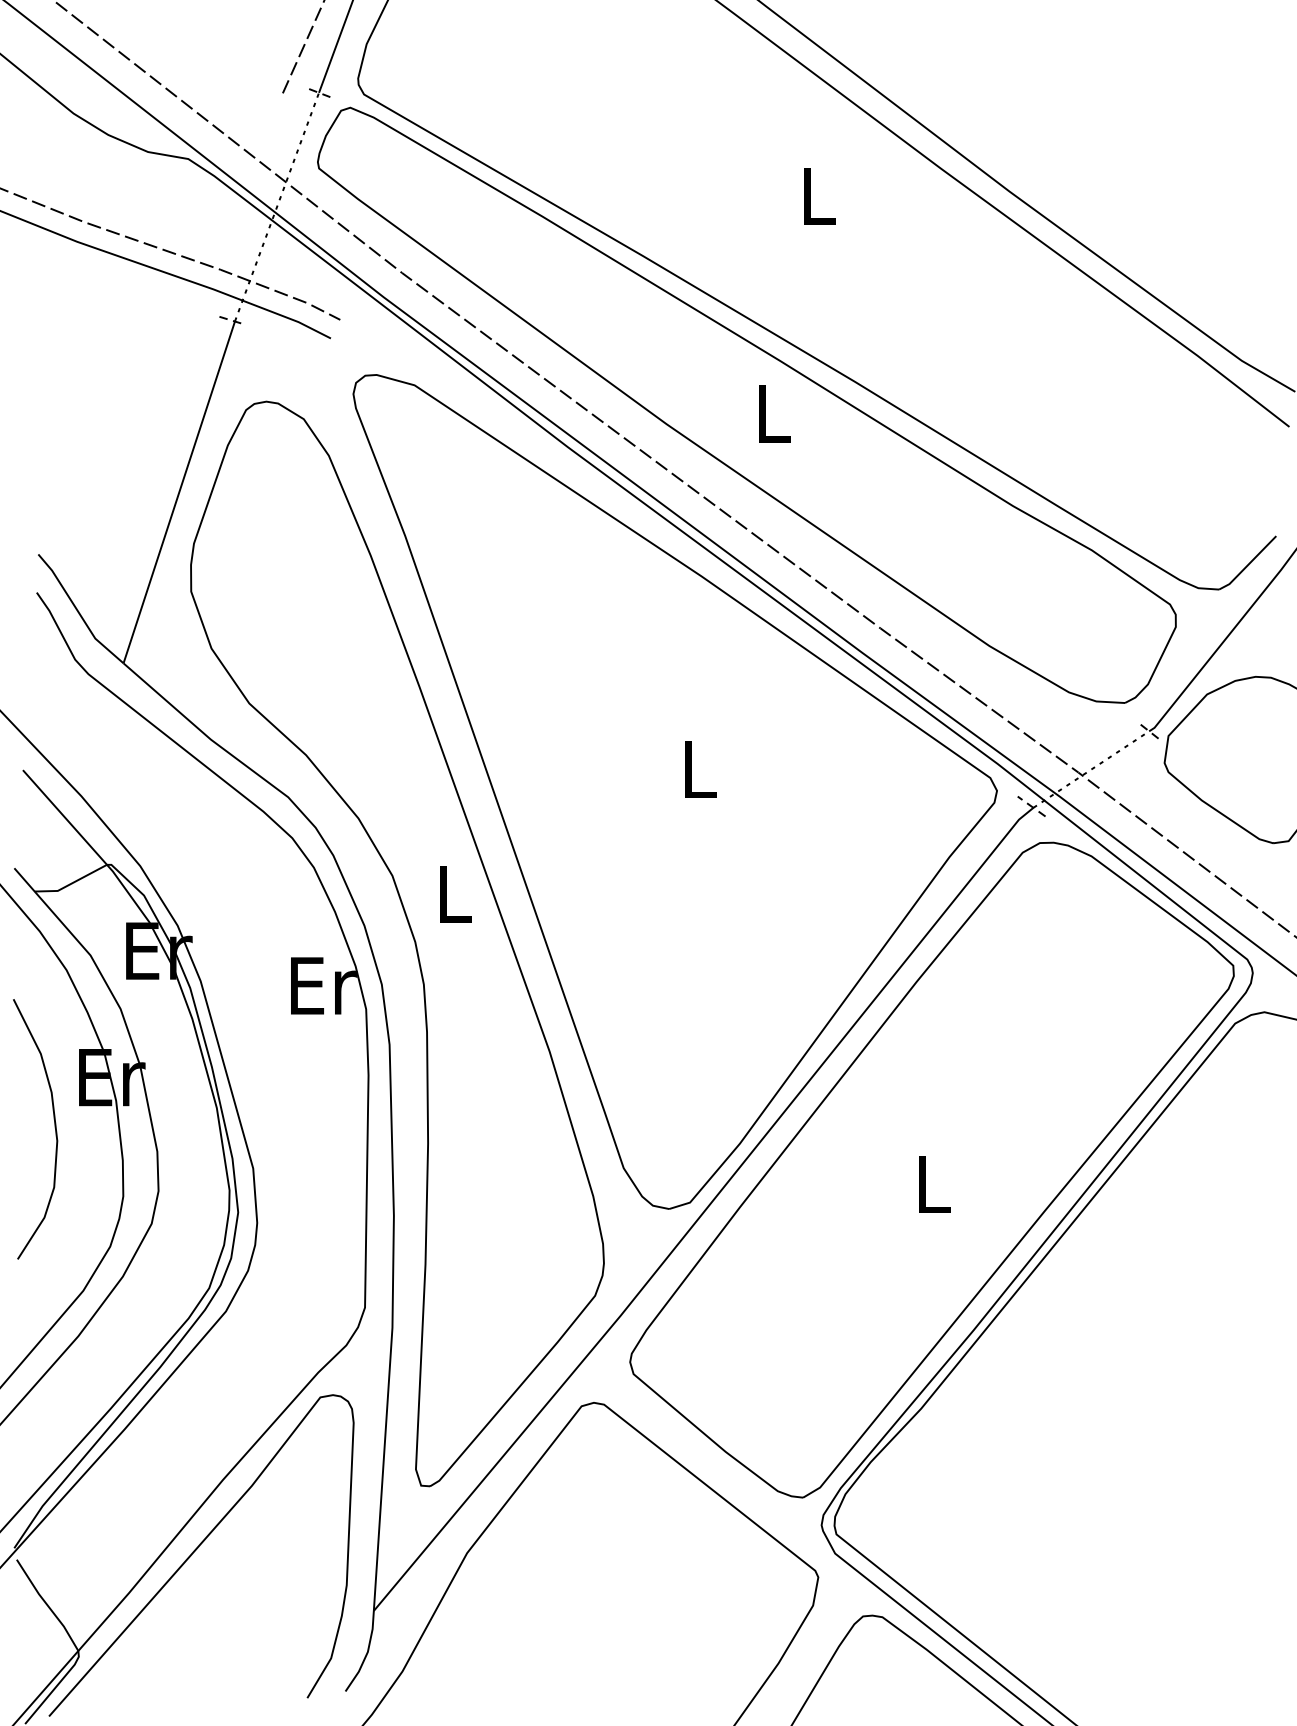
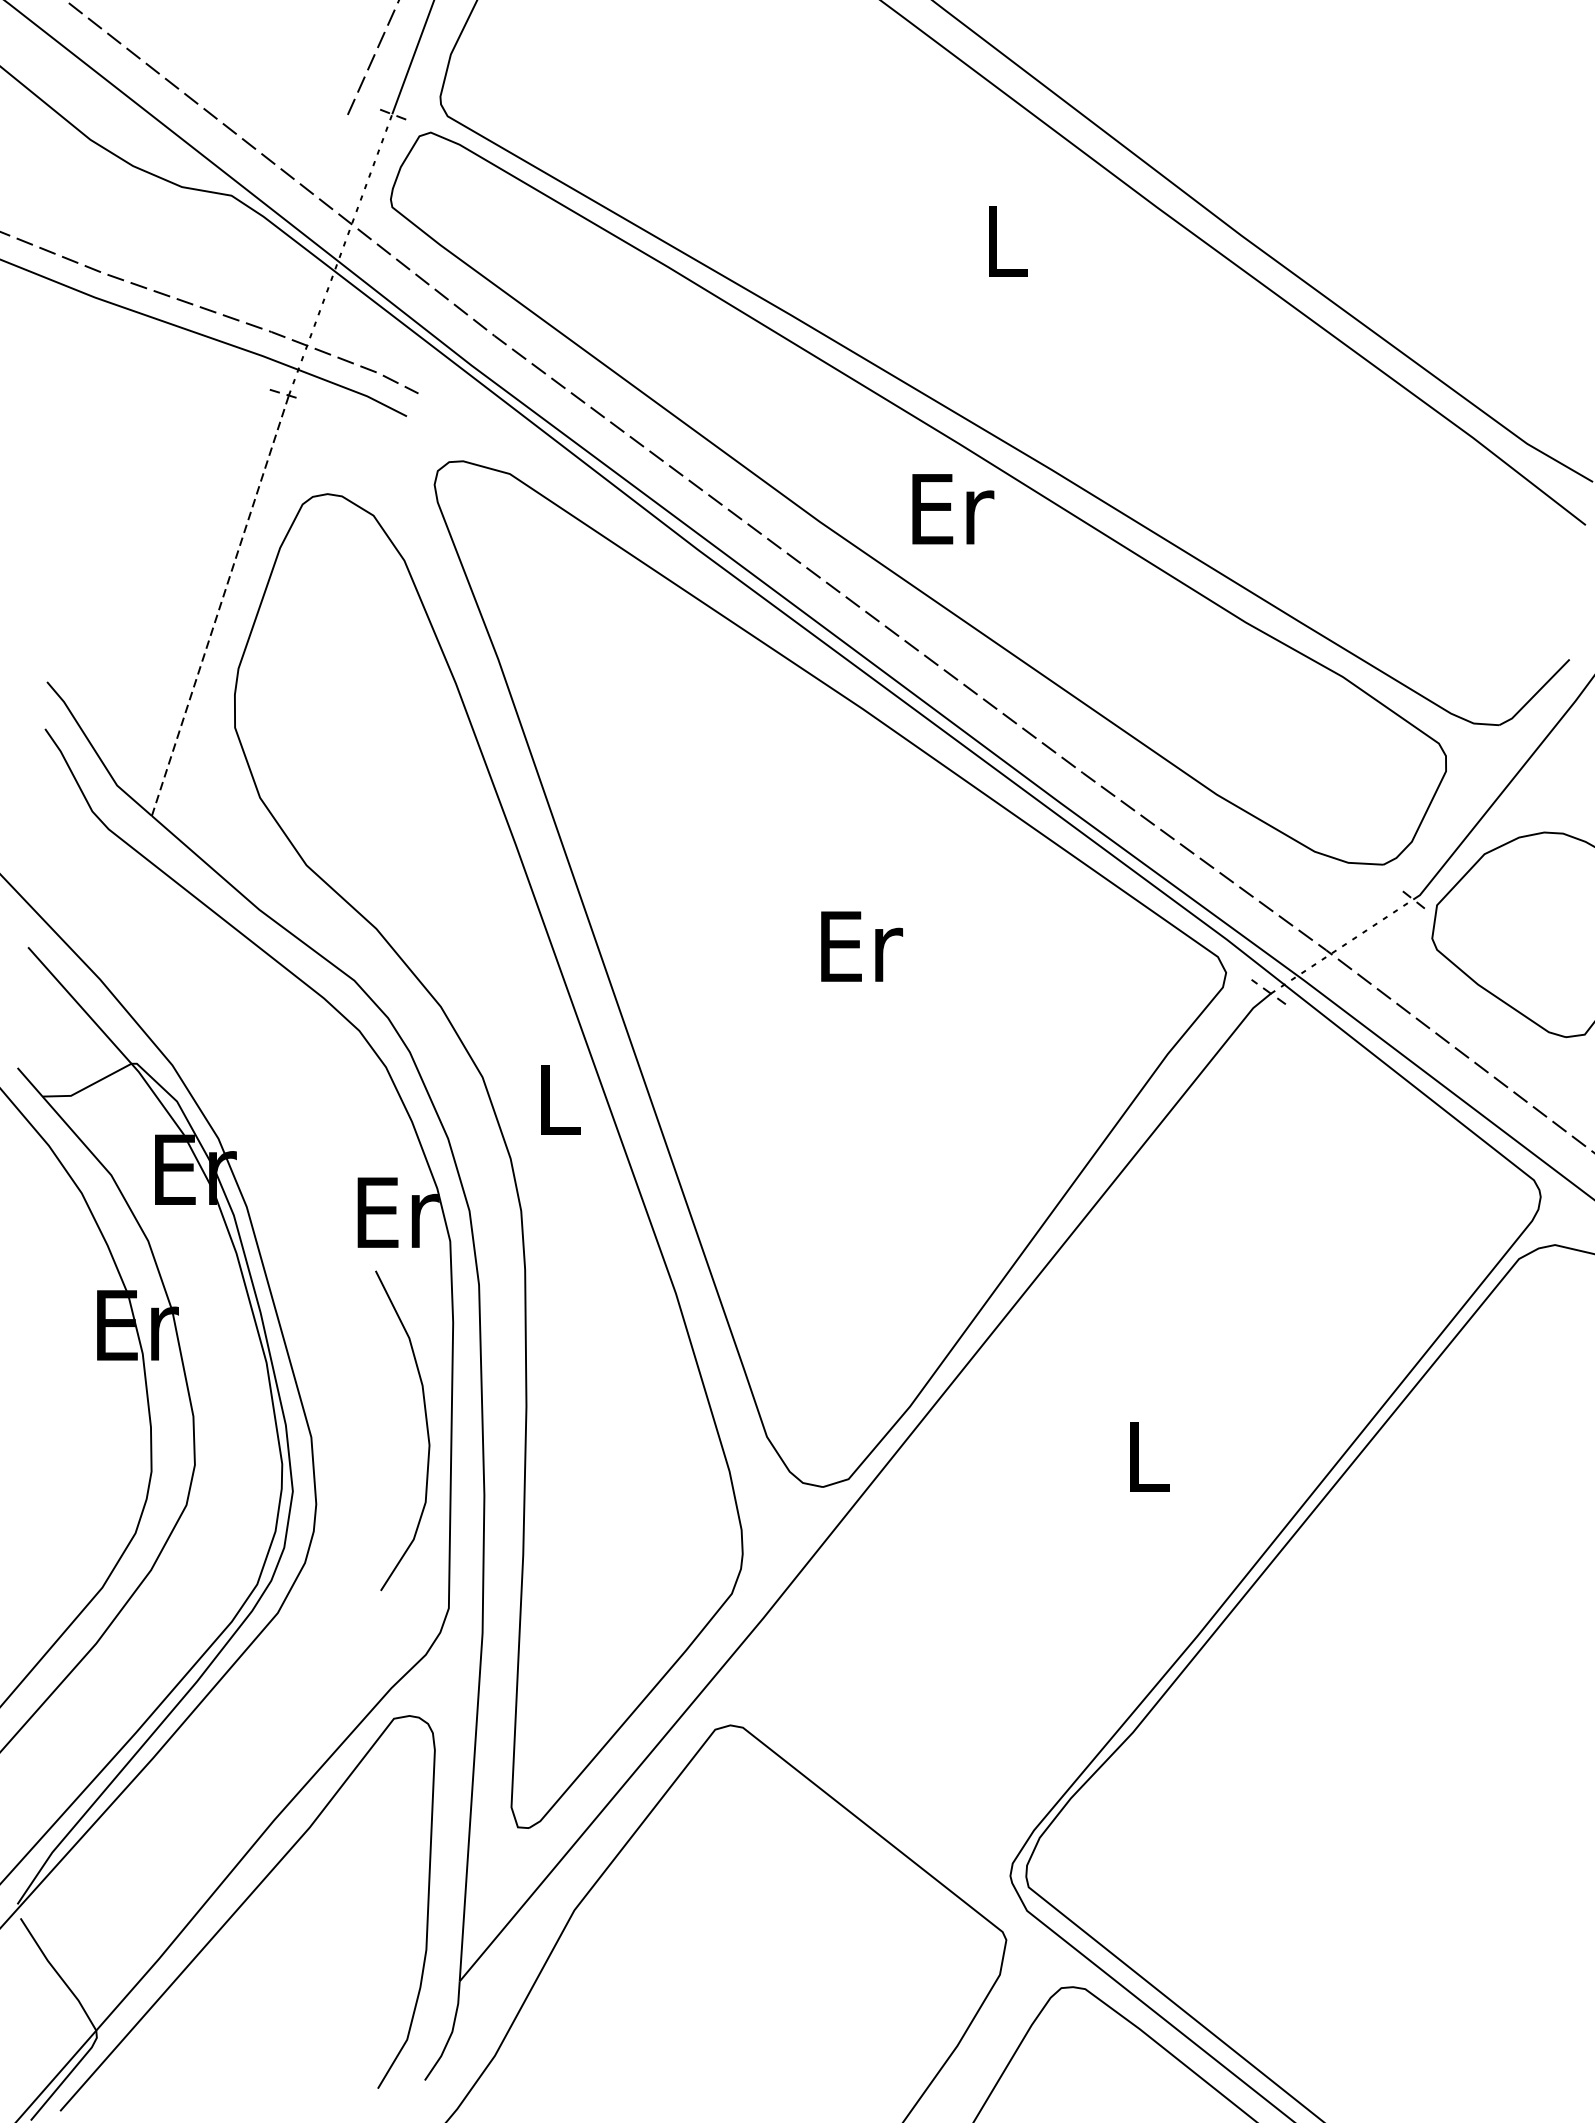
text: (775, 413) -> (953, 508), L -> Er
line: (179, 492) -> (220, 605), solid -> dashed
text: (700, 769) -> (861, 946), L -> Er
curve: (54, 1127) -> (426, 1428), moved
part: (931, 1169) -> (1145, 1438), removed

